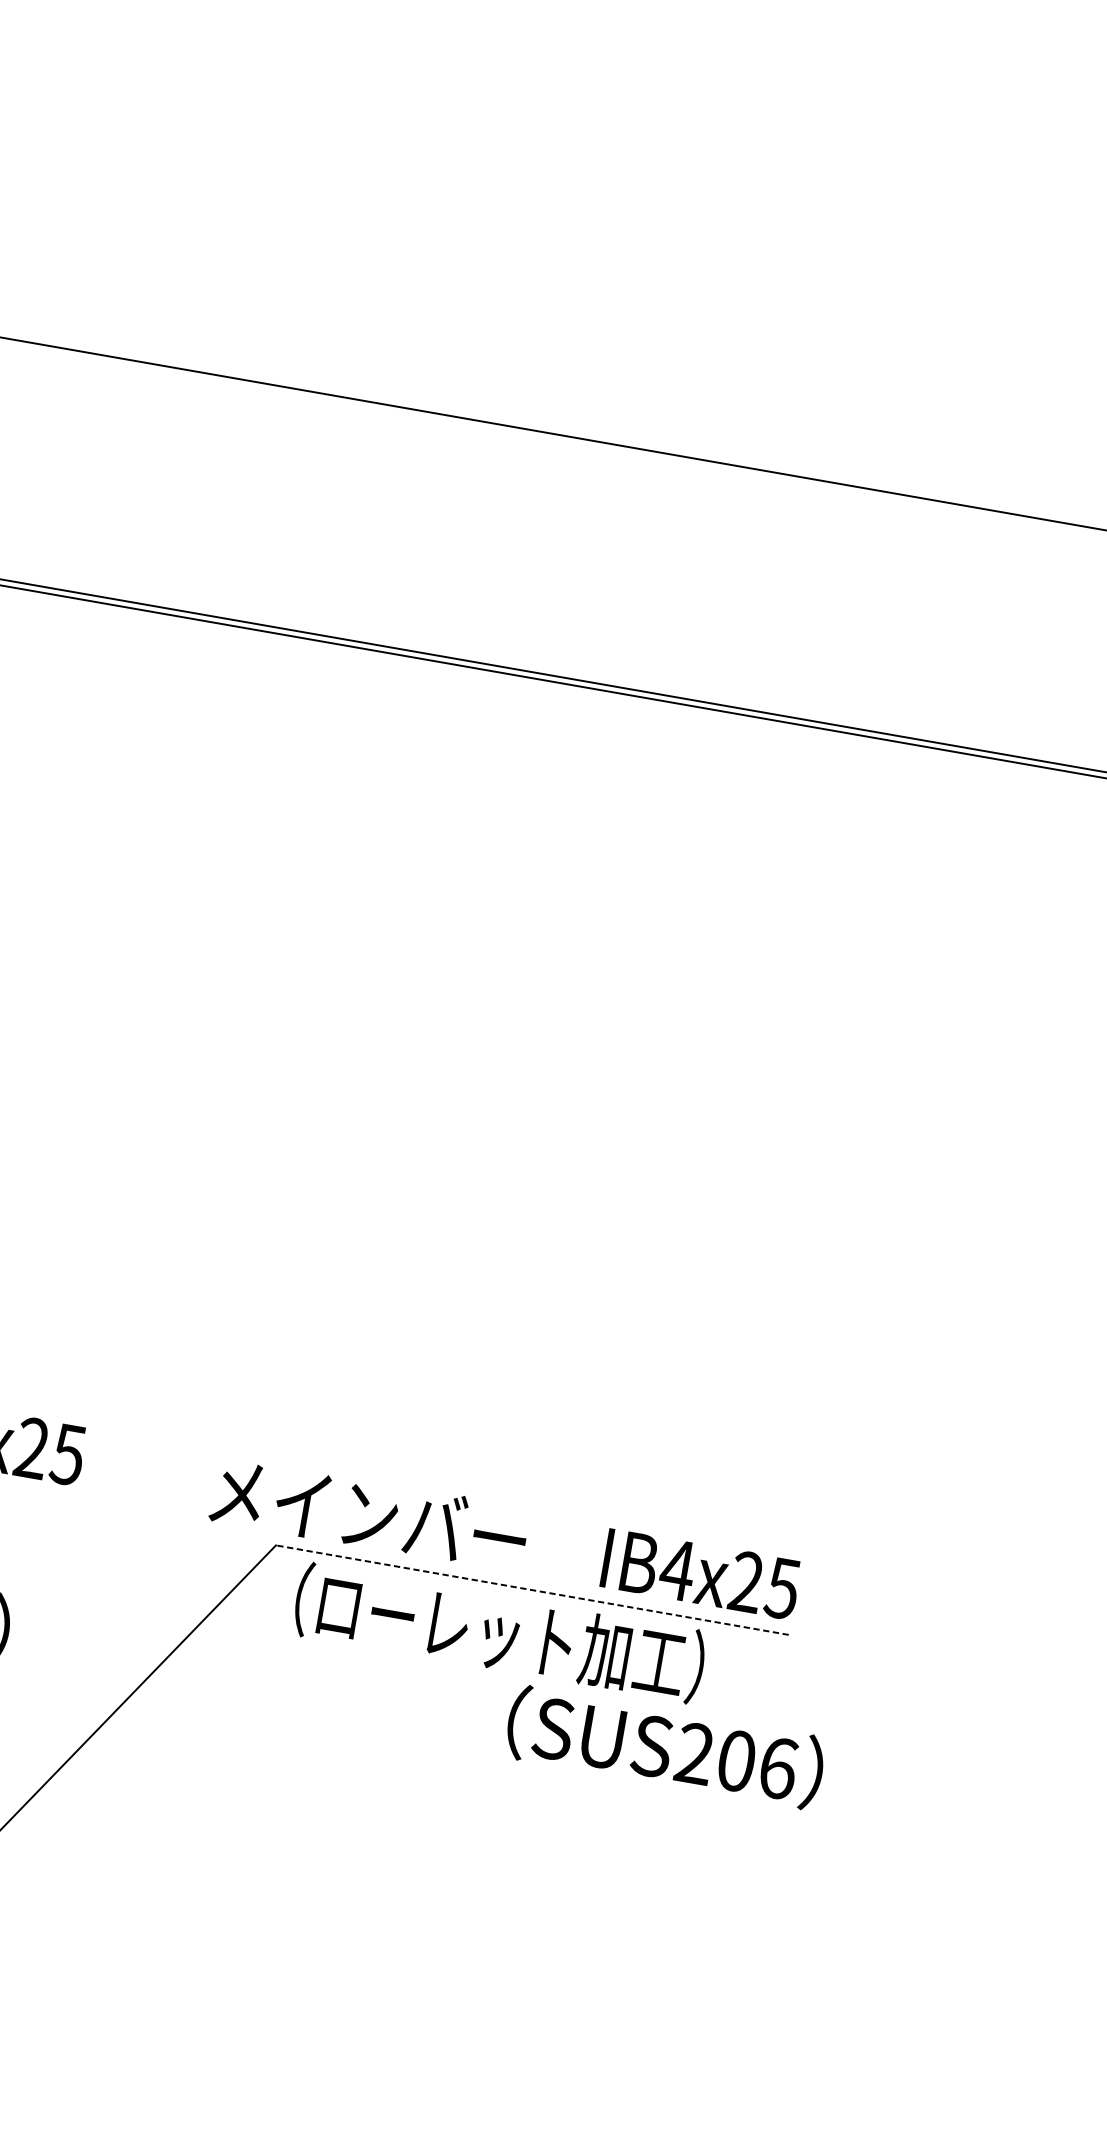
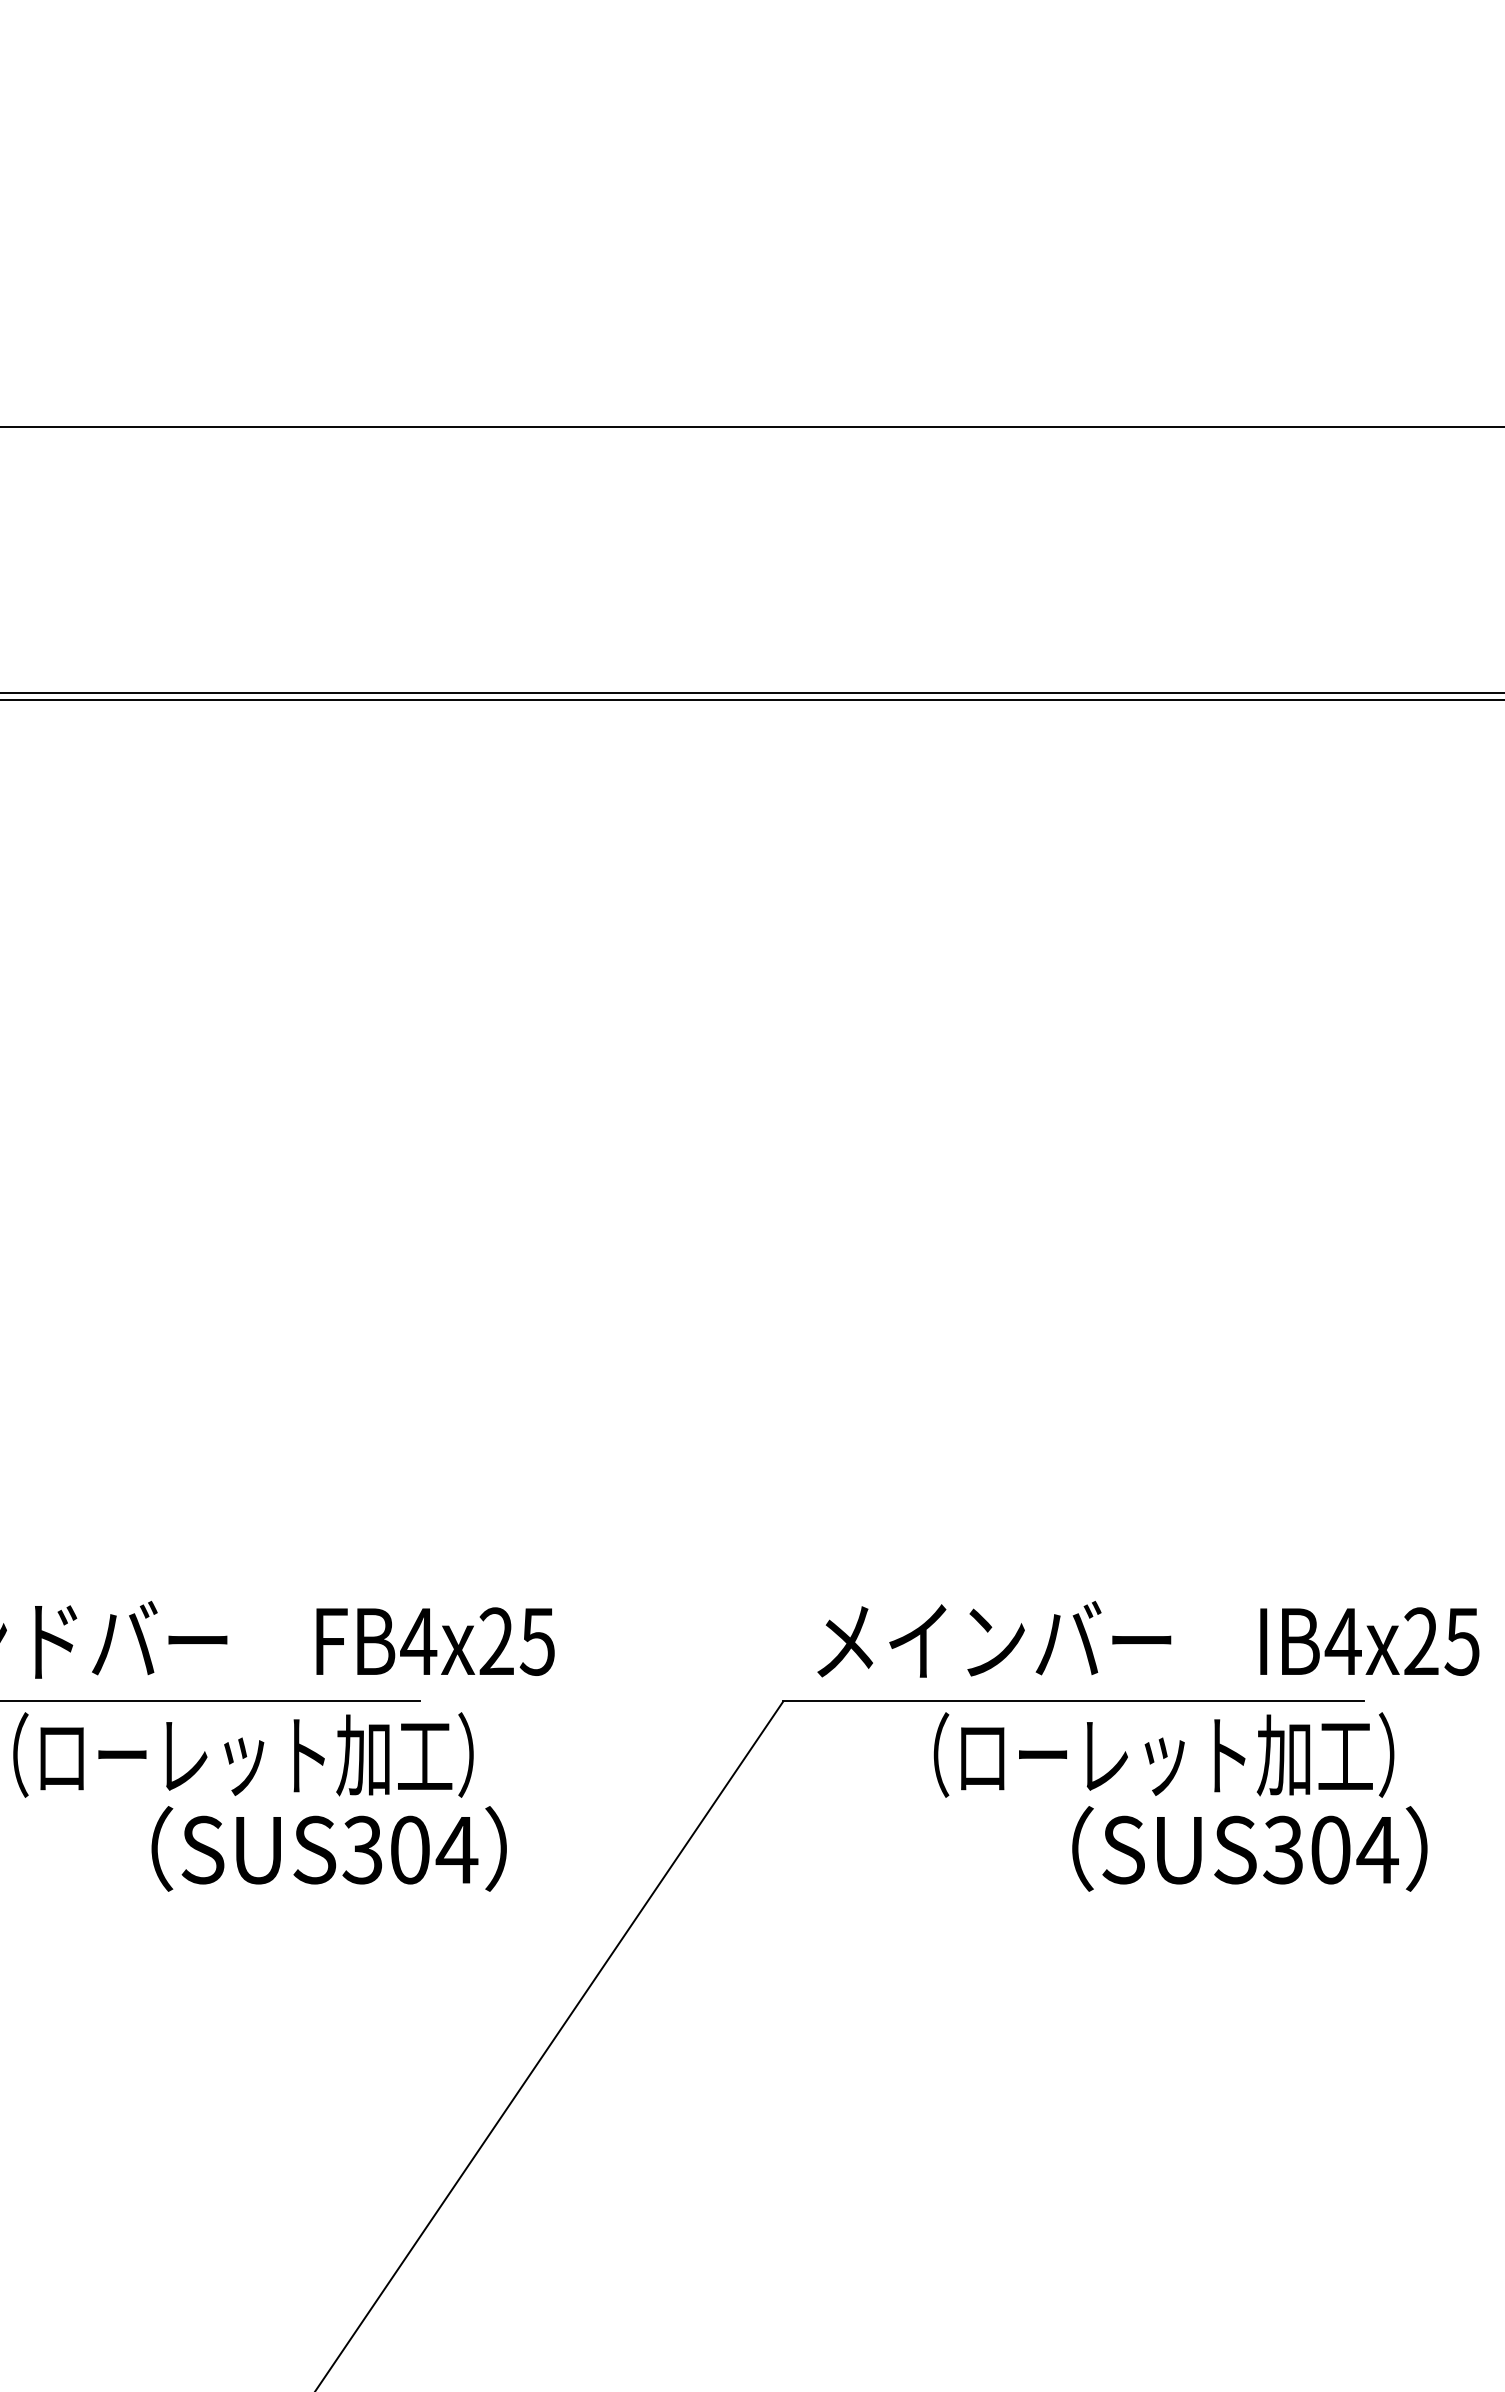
text: (506, 1537) -> (1148, 1638), moved
line: (532, 1590) -> (1073, 1701), dashed -> solid
text: (499, 1632) -> (1163, 1754), moved
text: (736, 1760) -> (1330, 1849), SUS206 -> SUS304

